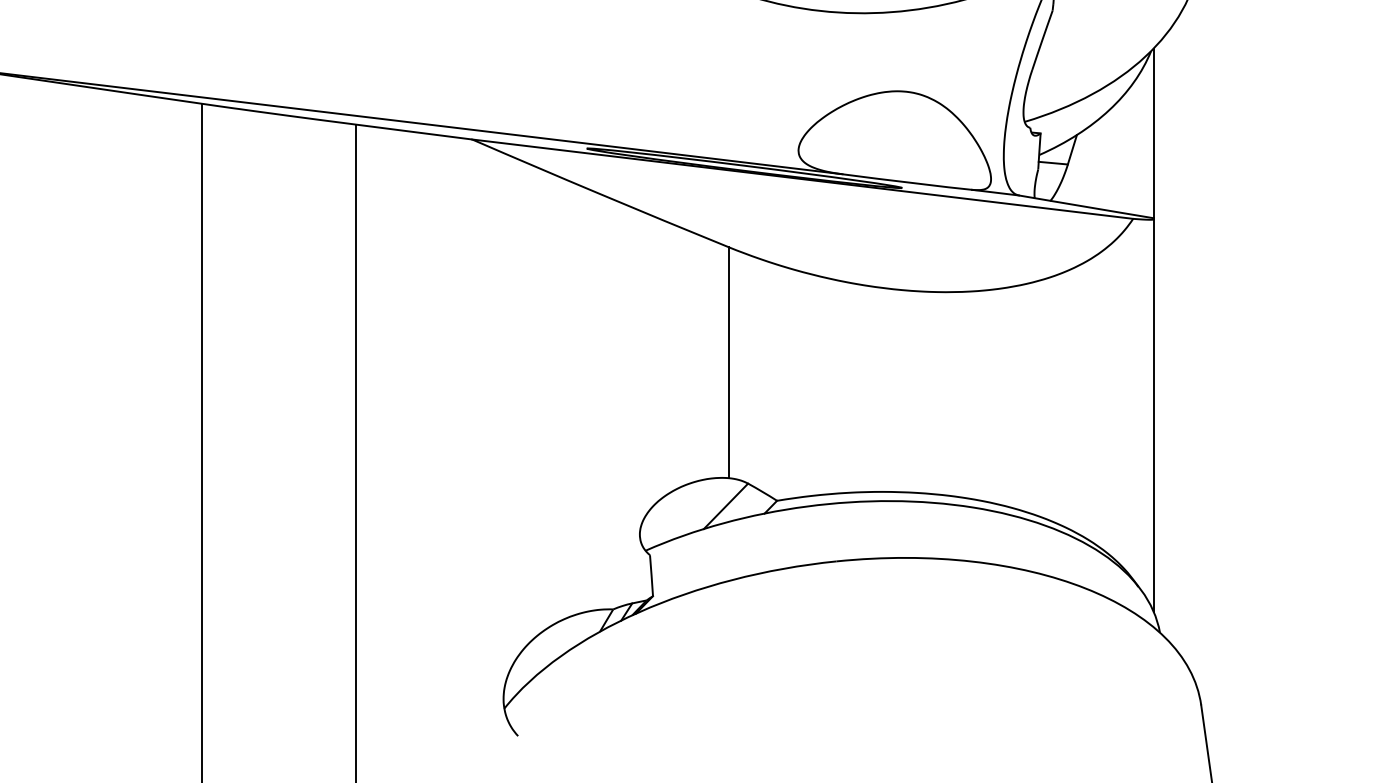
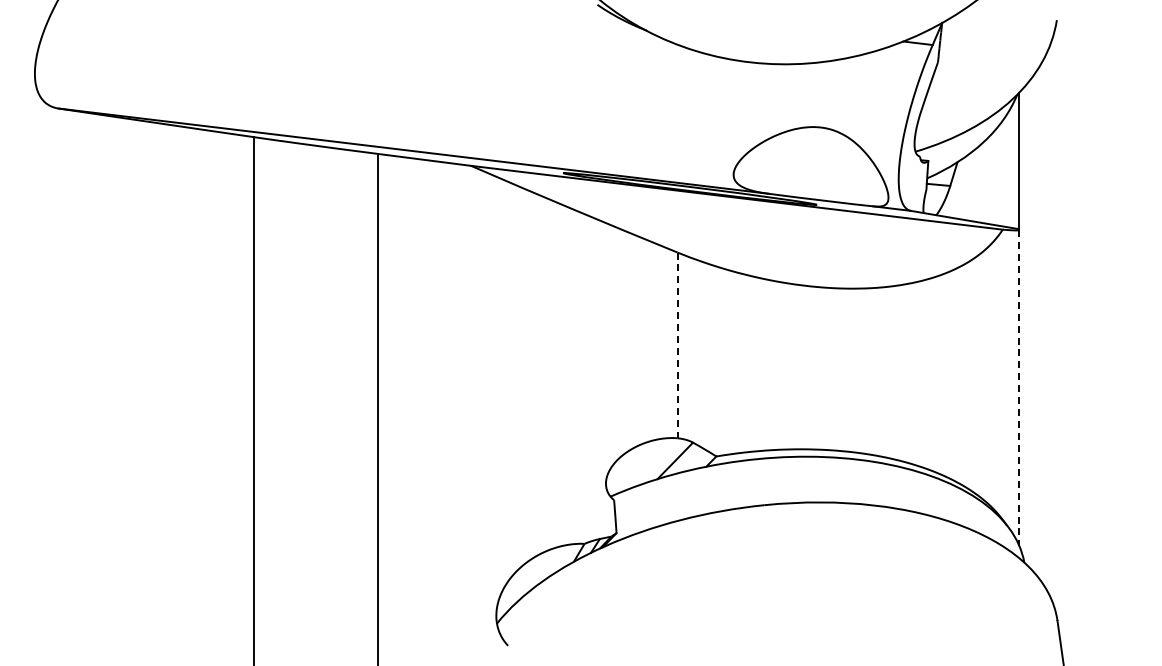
line: (728, 362) -> (677, 345), solid -> dashed
line: (1153, 415) -> (1019, 387), solid -> dashed

